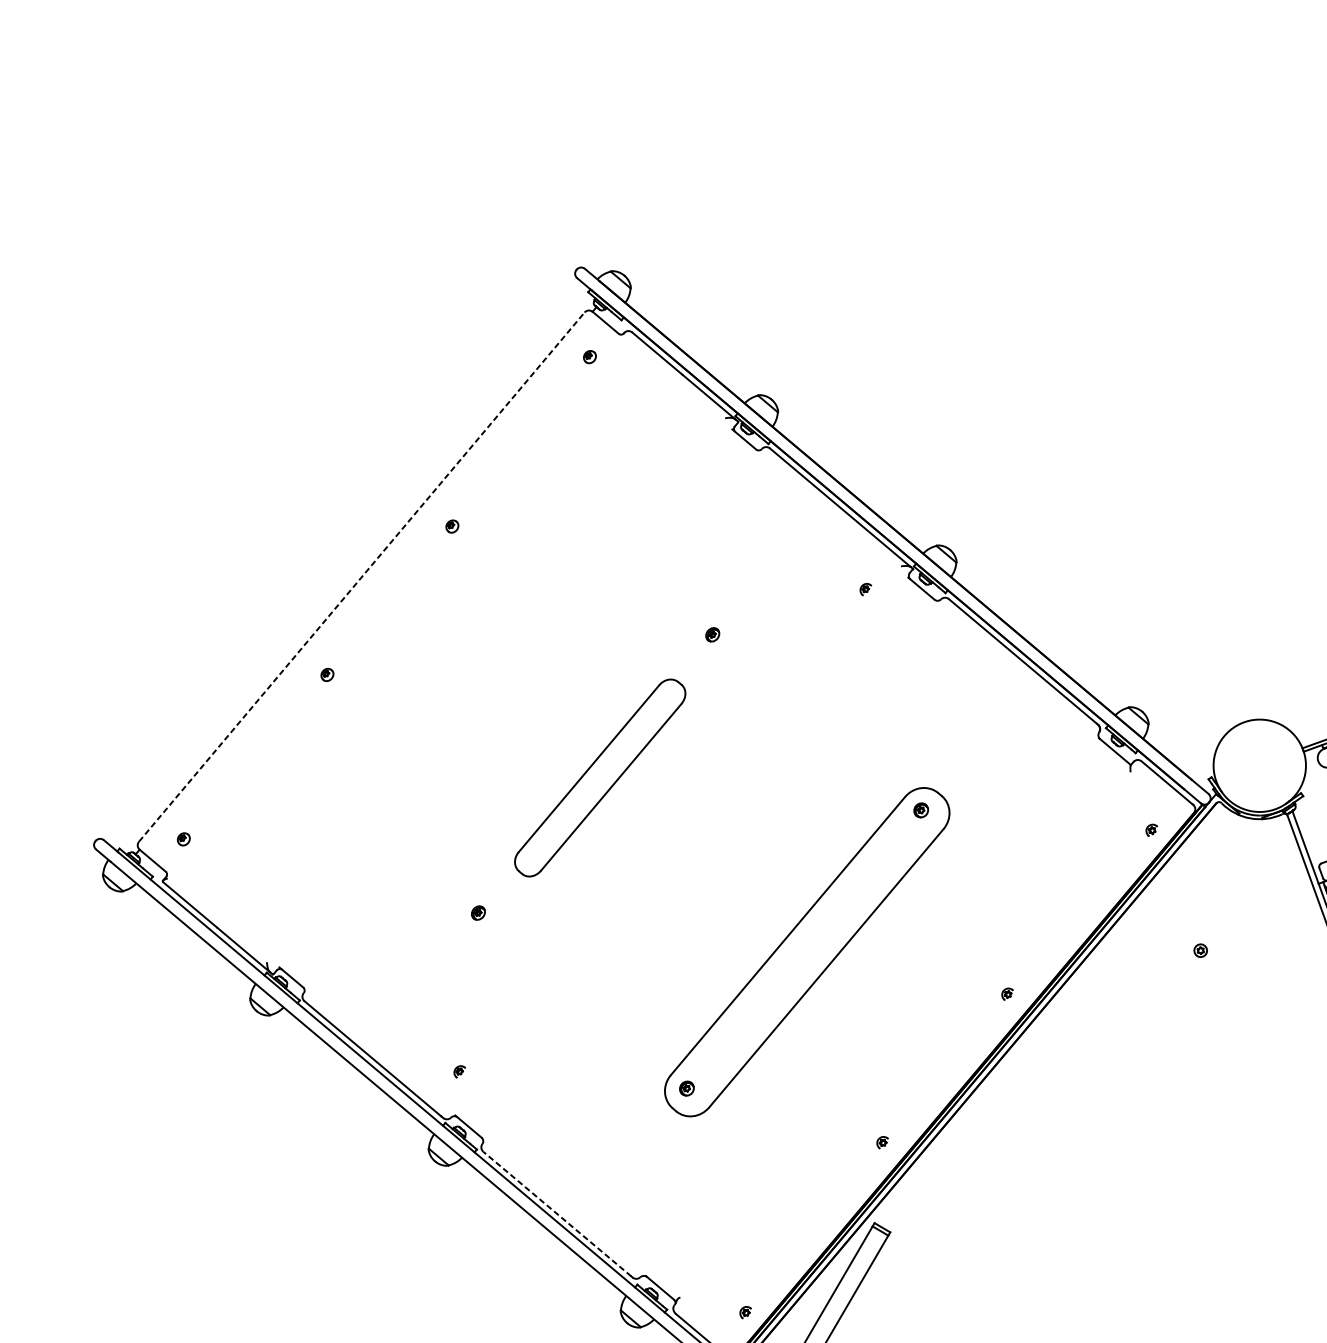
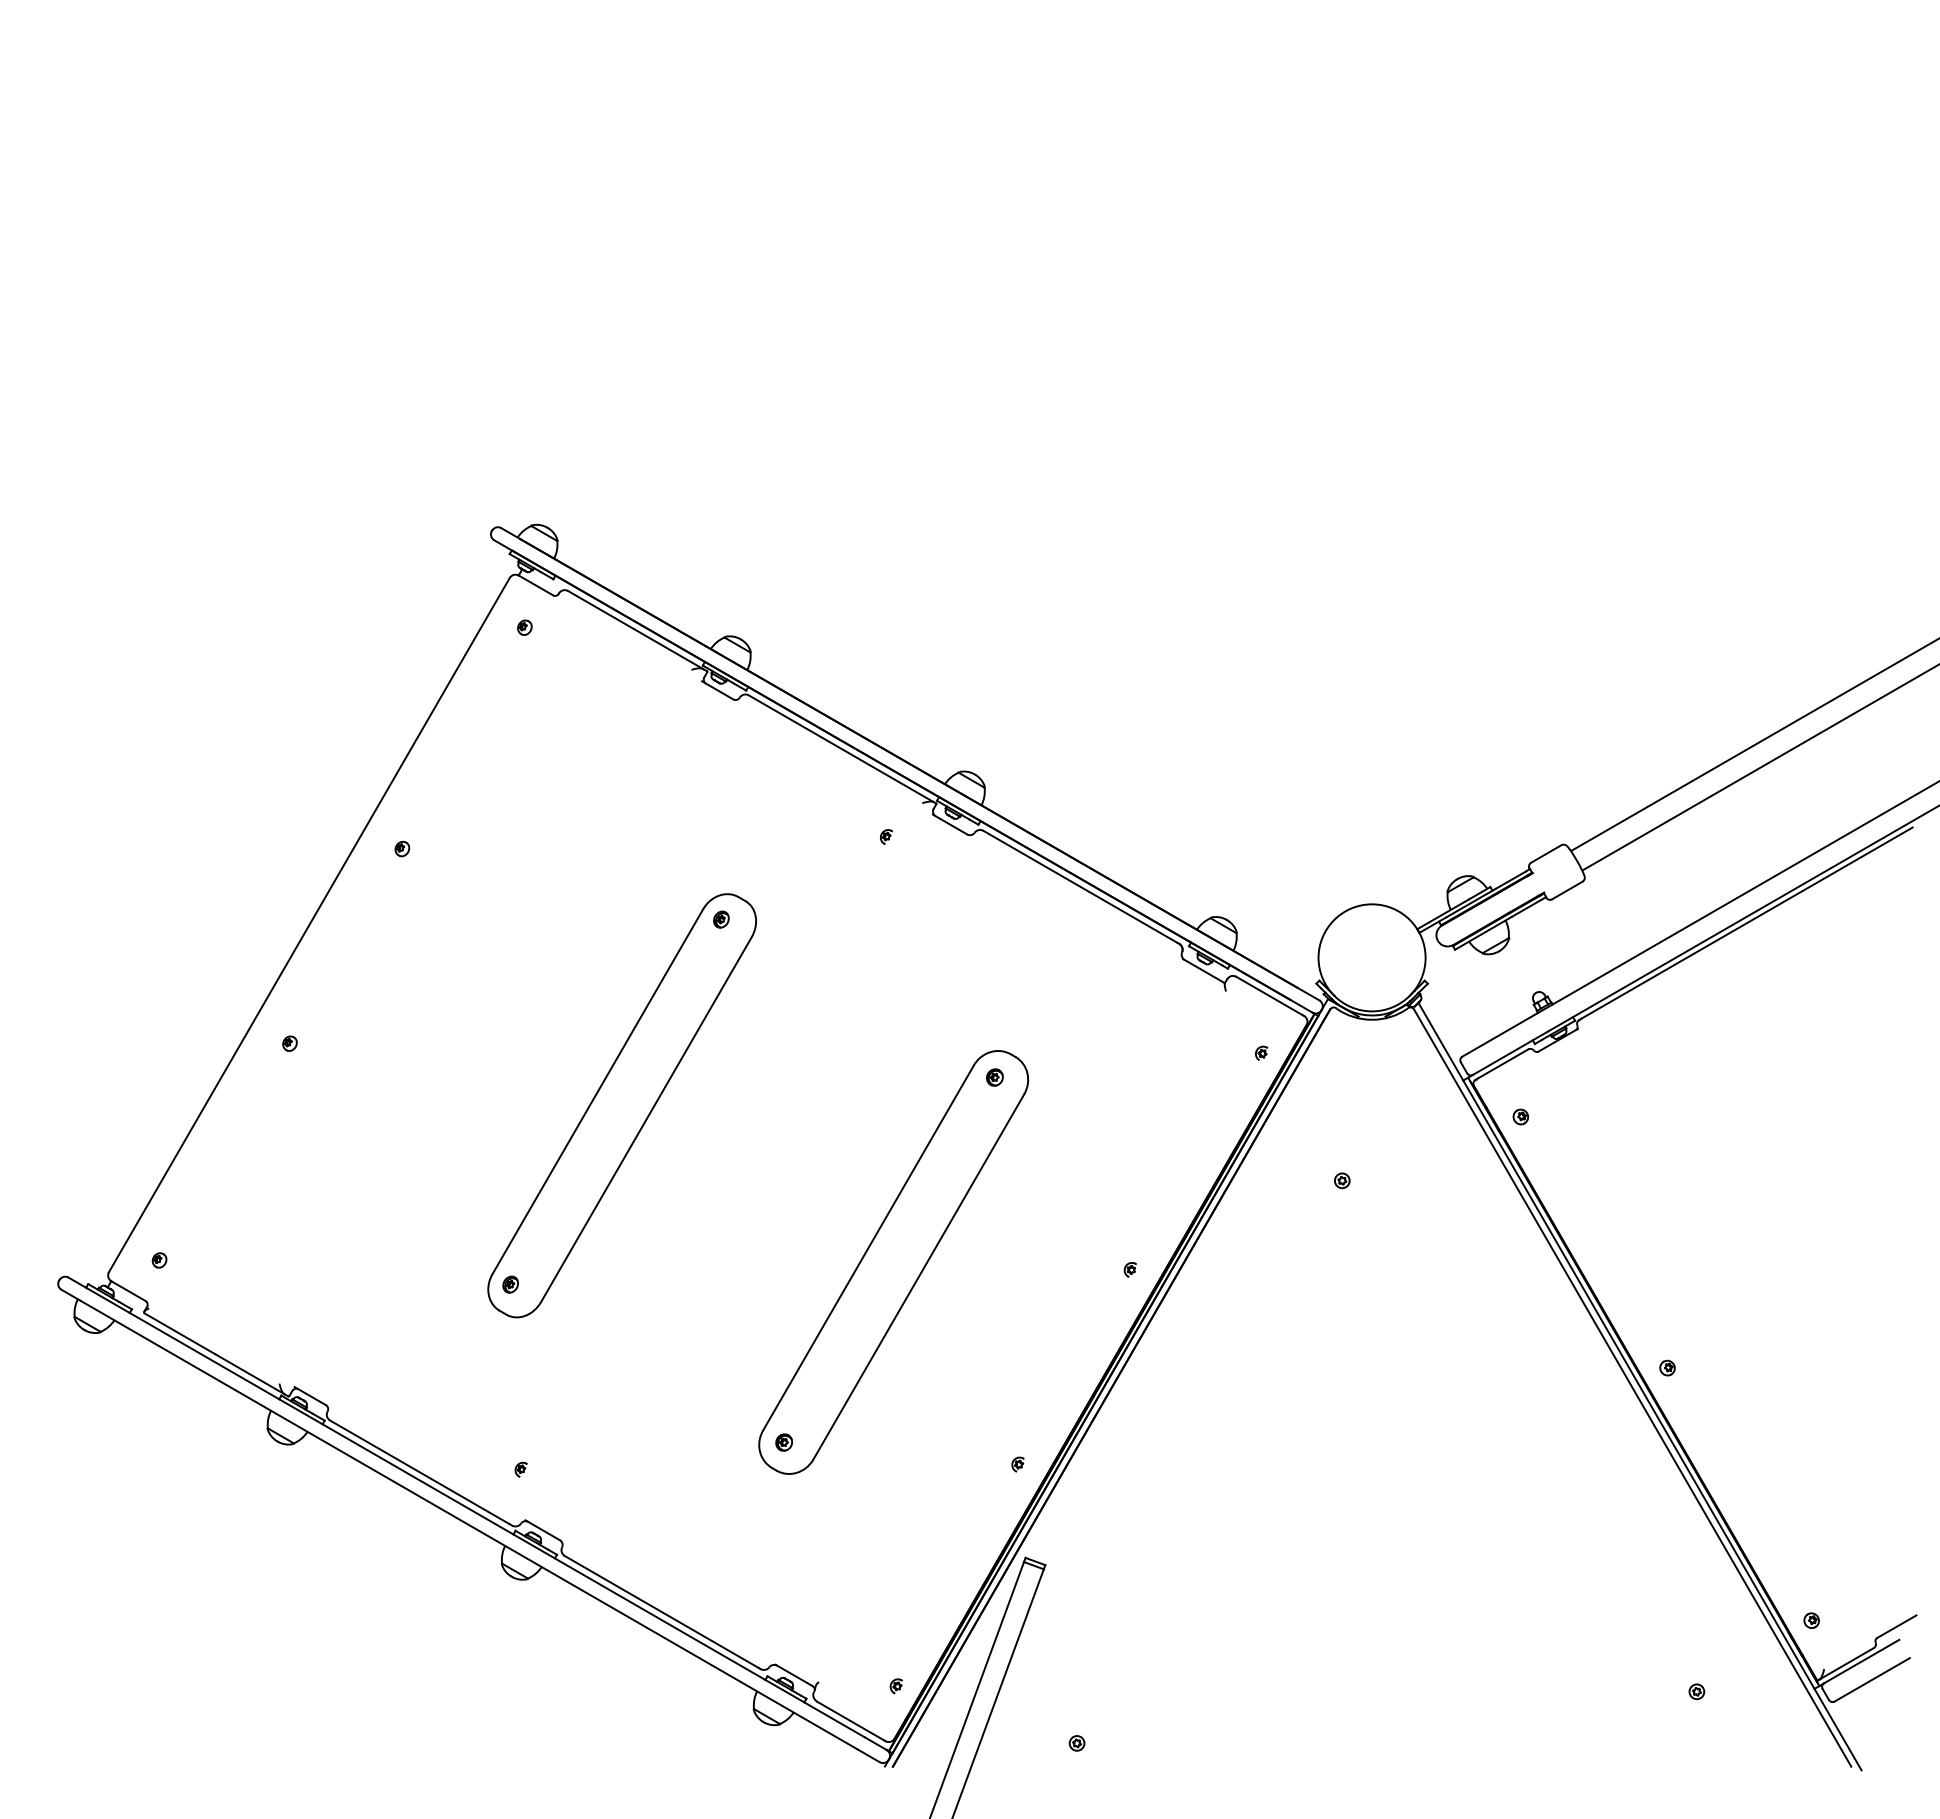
line: (361, 577) -> (309, 925), dashed -> solid
part: (599, 777) -> (621, 1105), size x1.67
line: (557, 1213) -> (661, 1611), dashed -> solid

